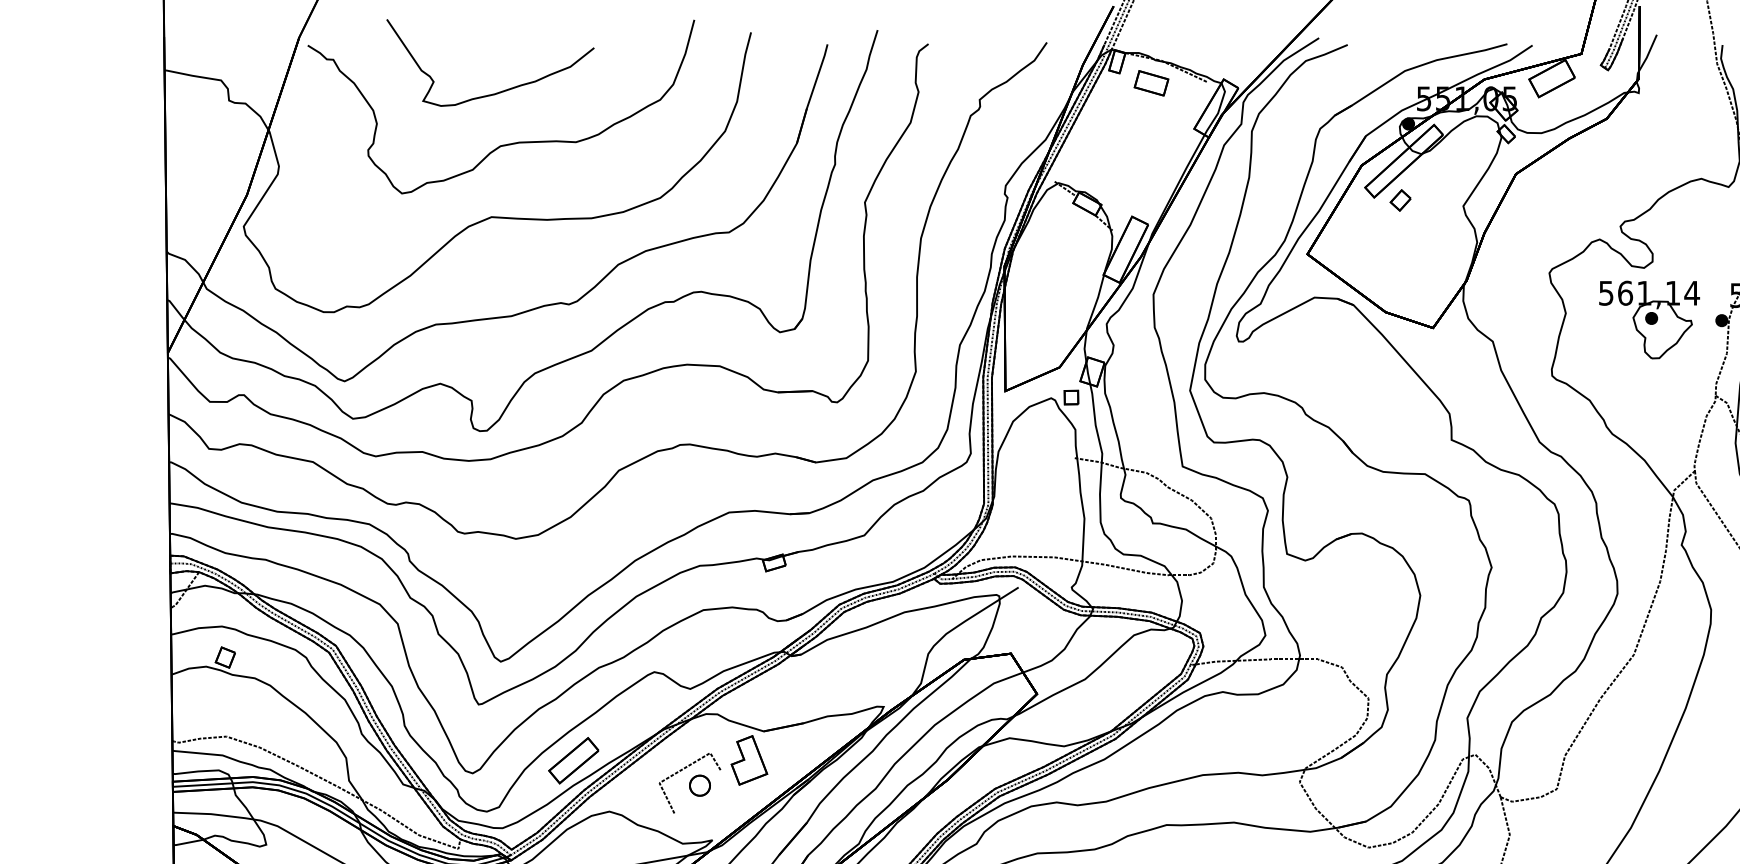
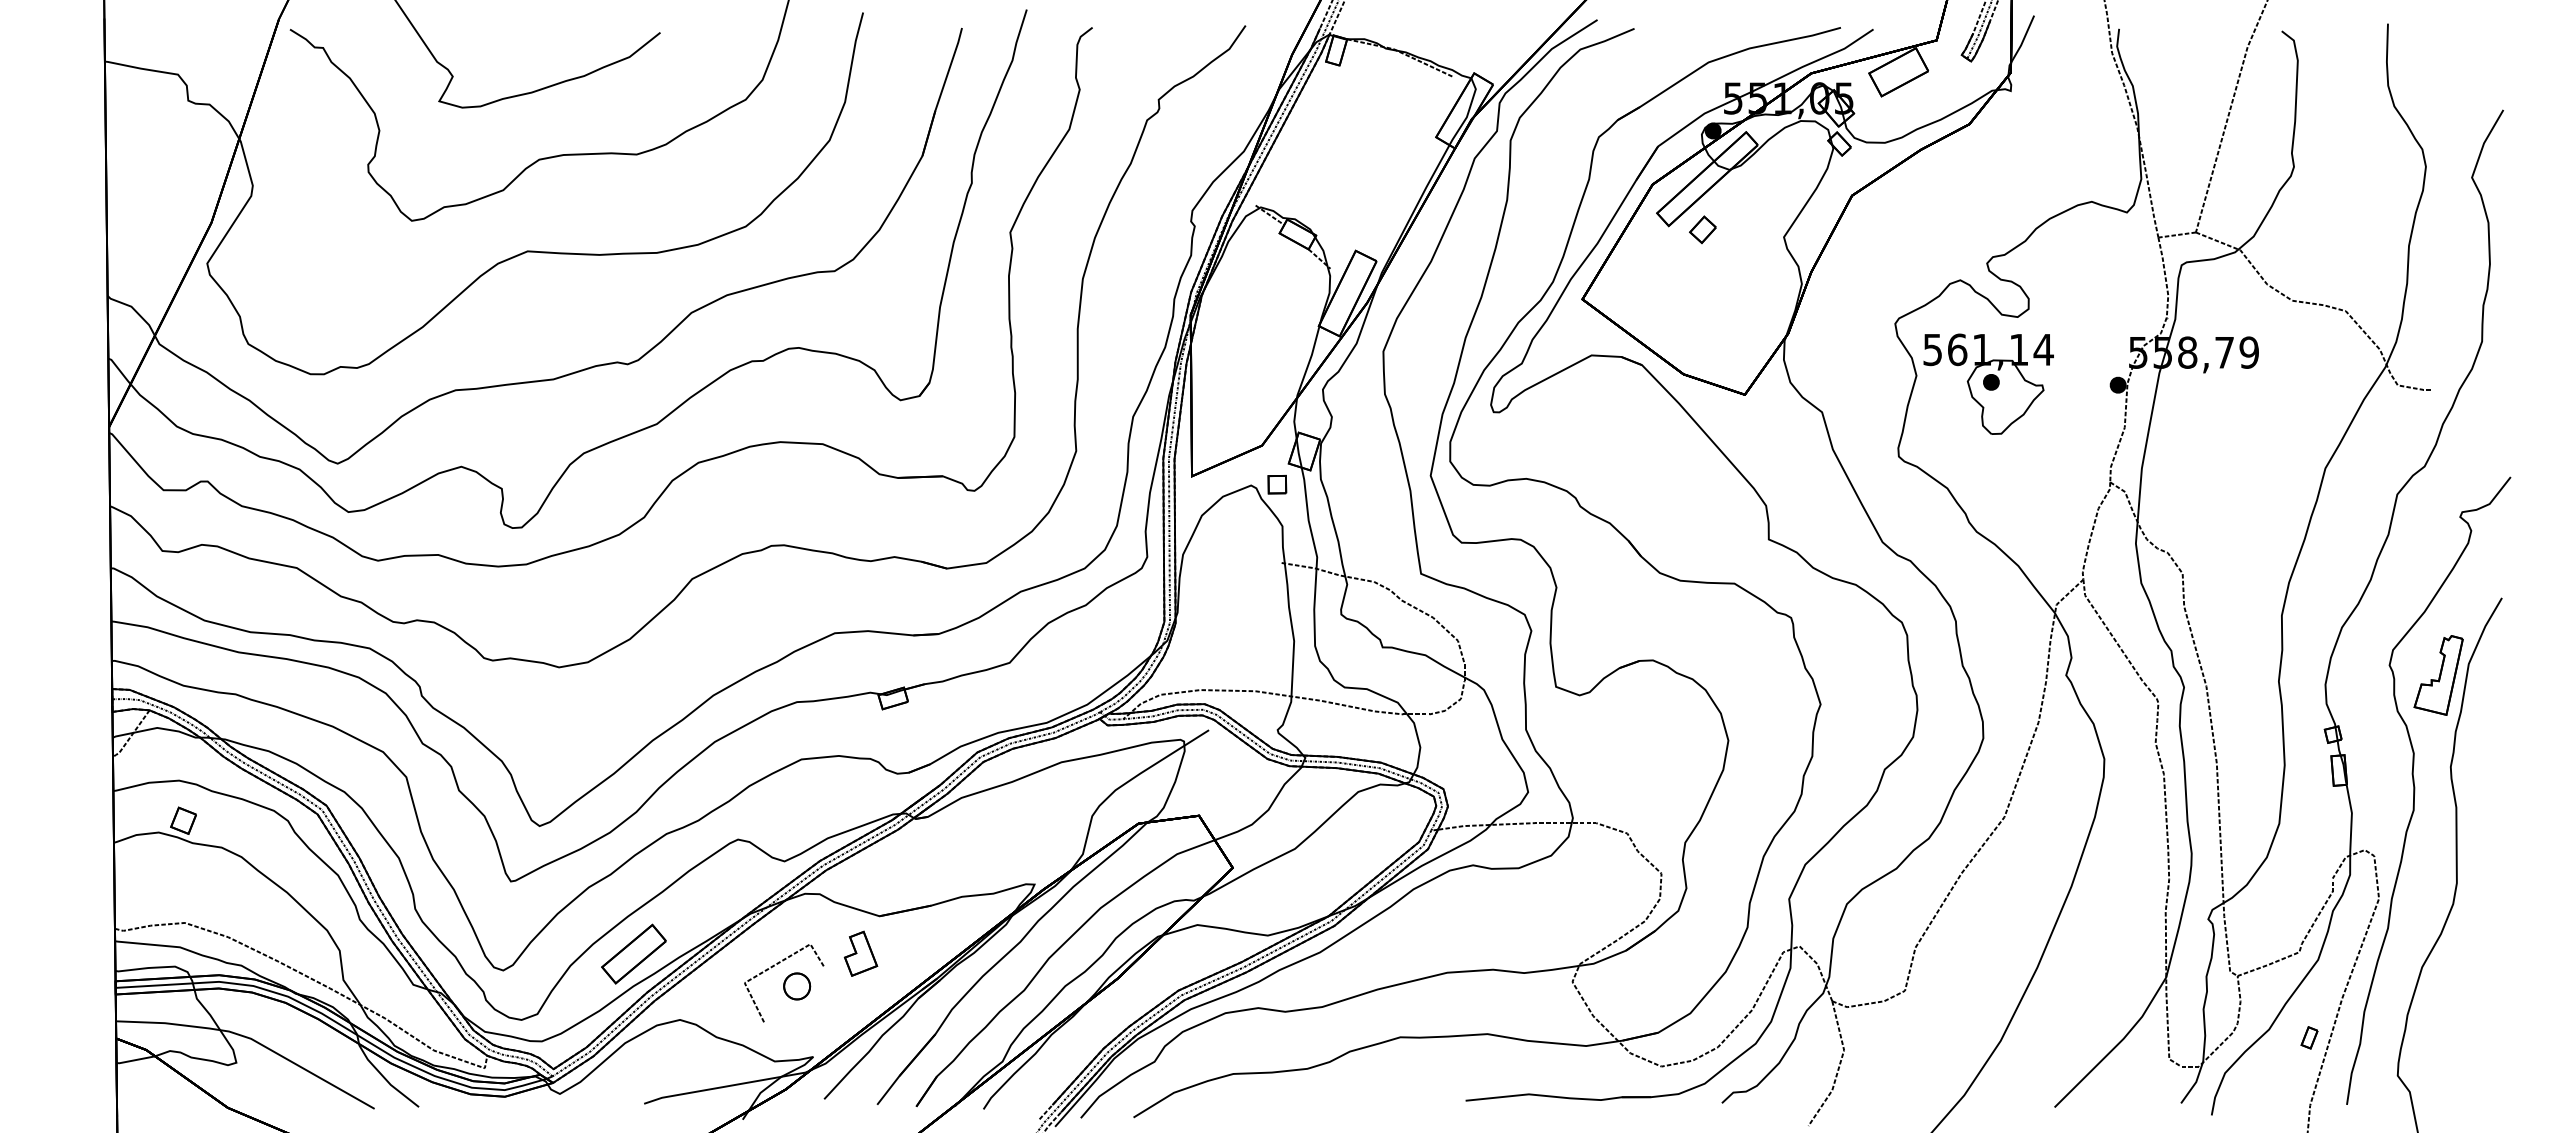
part: (1151, 83) -> (1380, 78), removed
part: (1649, 319) -> (1988, 383), moved
part: (749, 760) -> (860, 953), size x0.7

